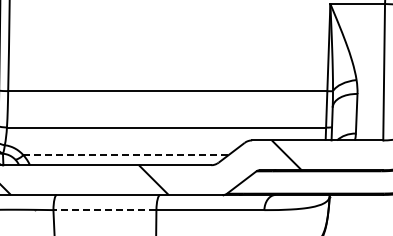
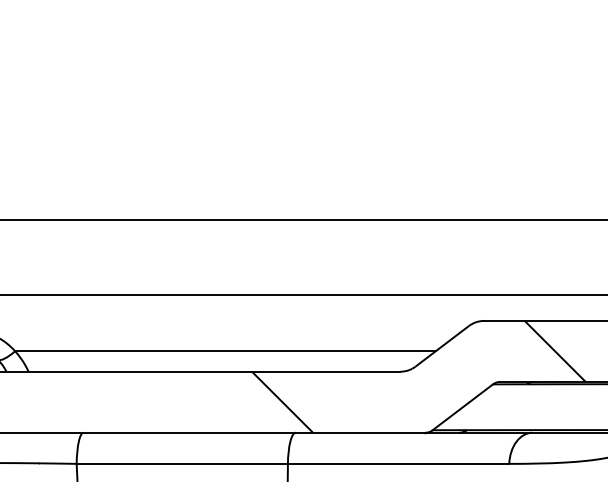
line: (125, 155) -> (224, 351), dashed -> solid
line: (104, 210) -> (181, 464), dashed -> solid

